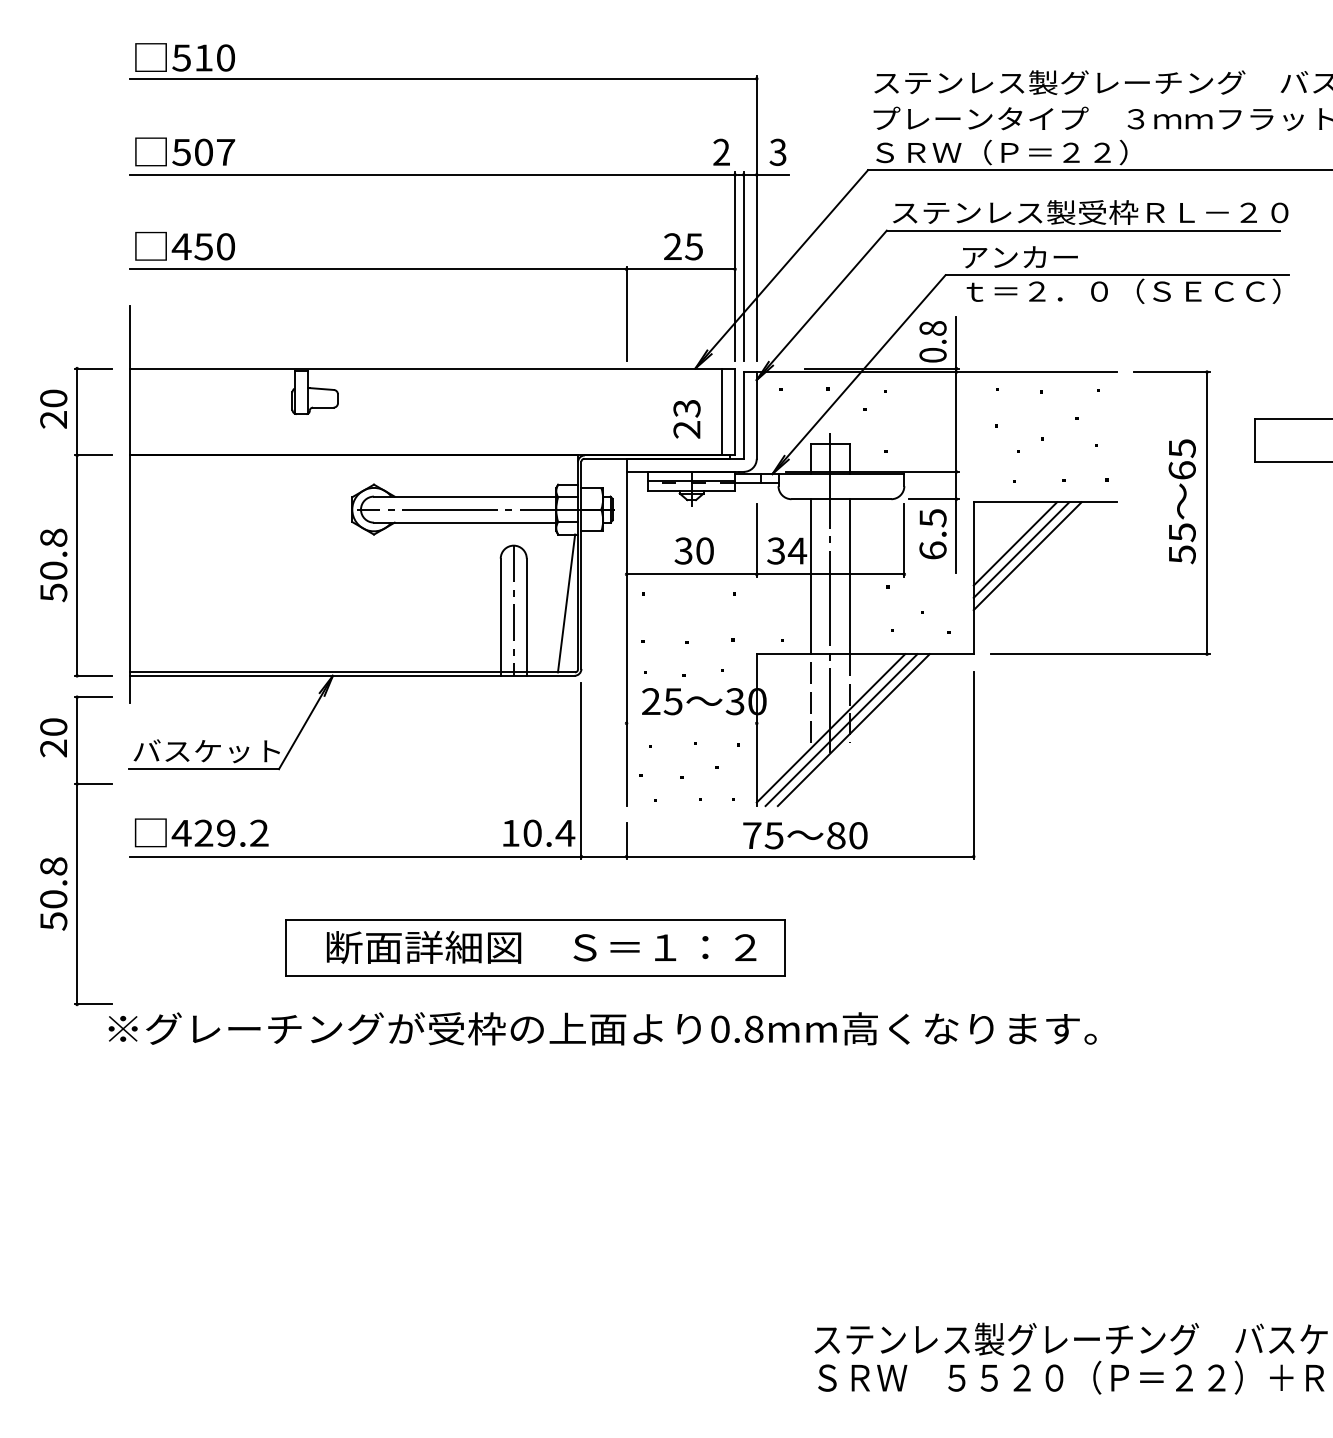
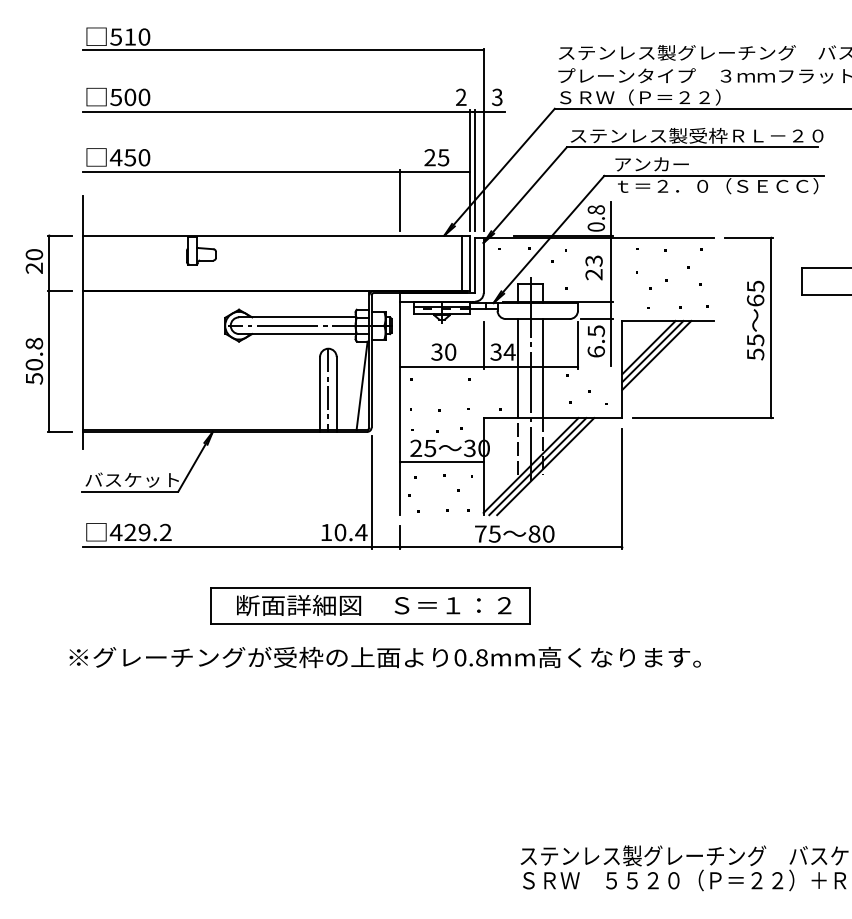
text: (226, 152) -> (144, 97), 507 -> 500
text: (686, 418) -> (593, 267), moved
line: (690, 723) -> (441, 462), added
part: (75, 850) -> (48, 543), removed
part: (535, 947) -> (370, 605), moved

